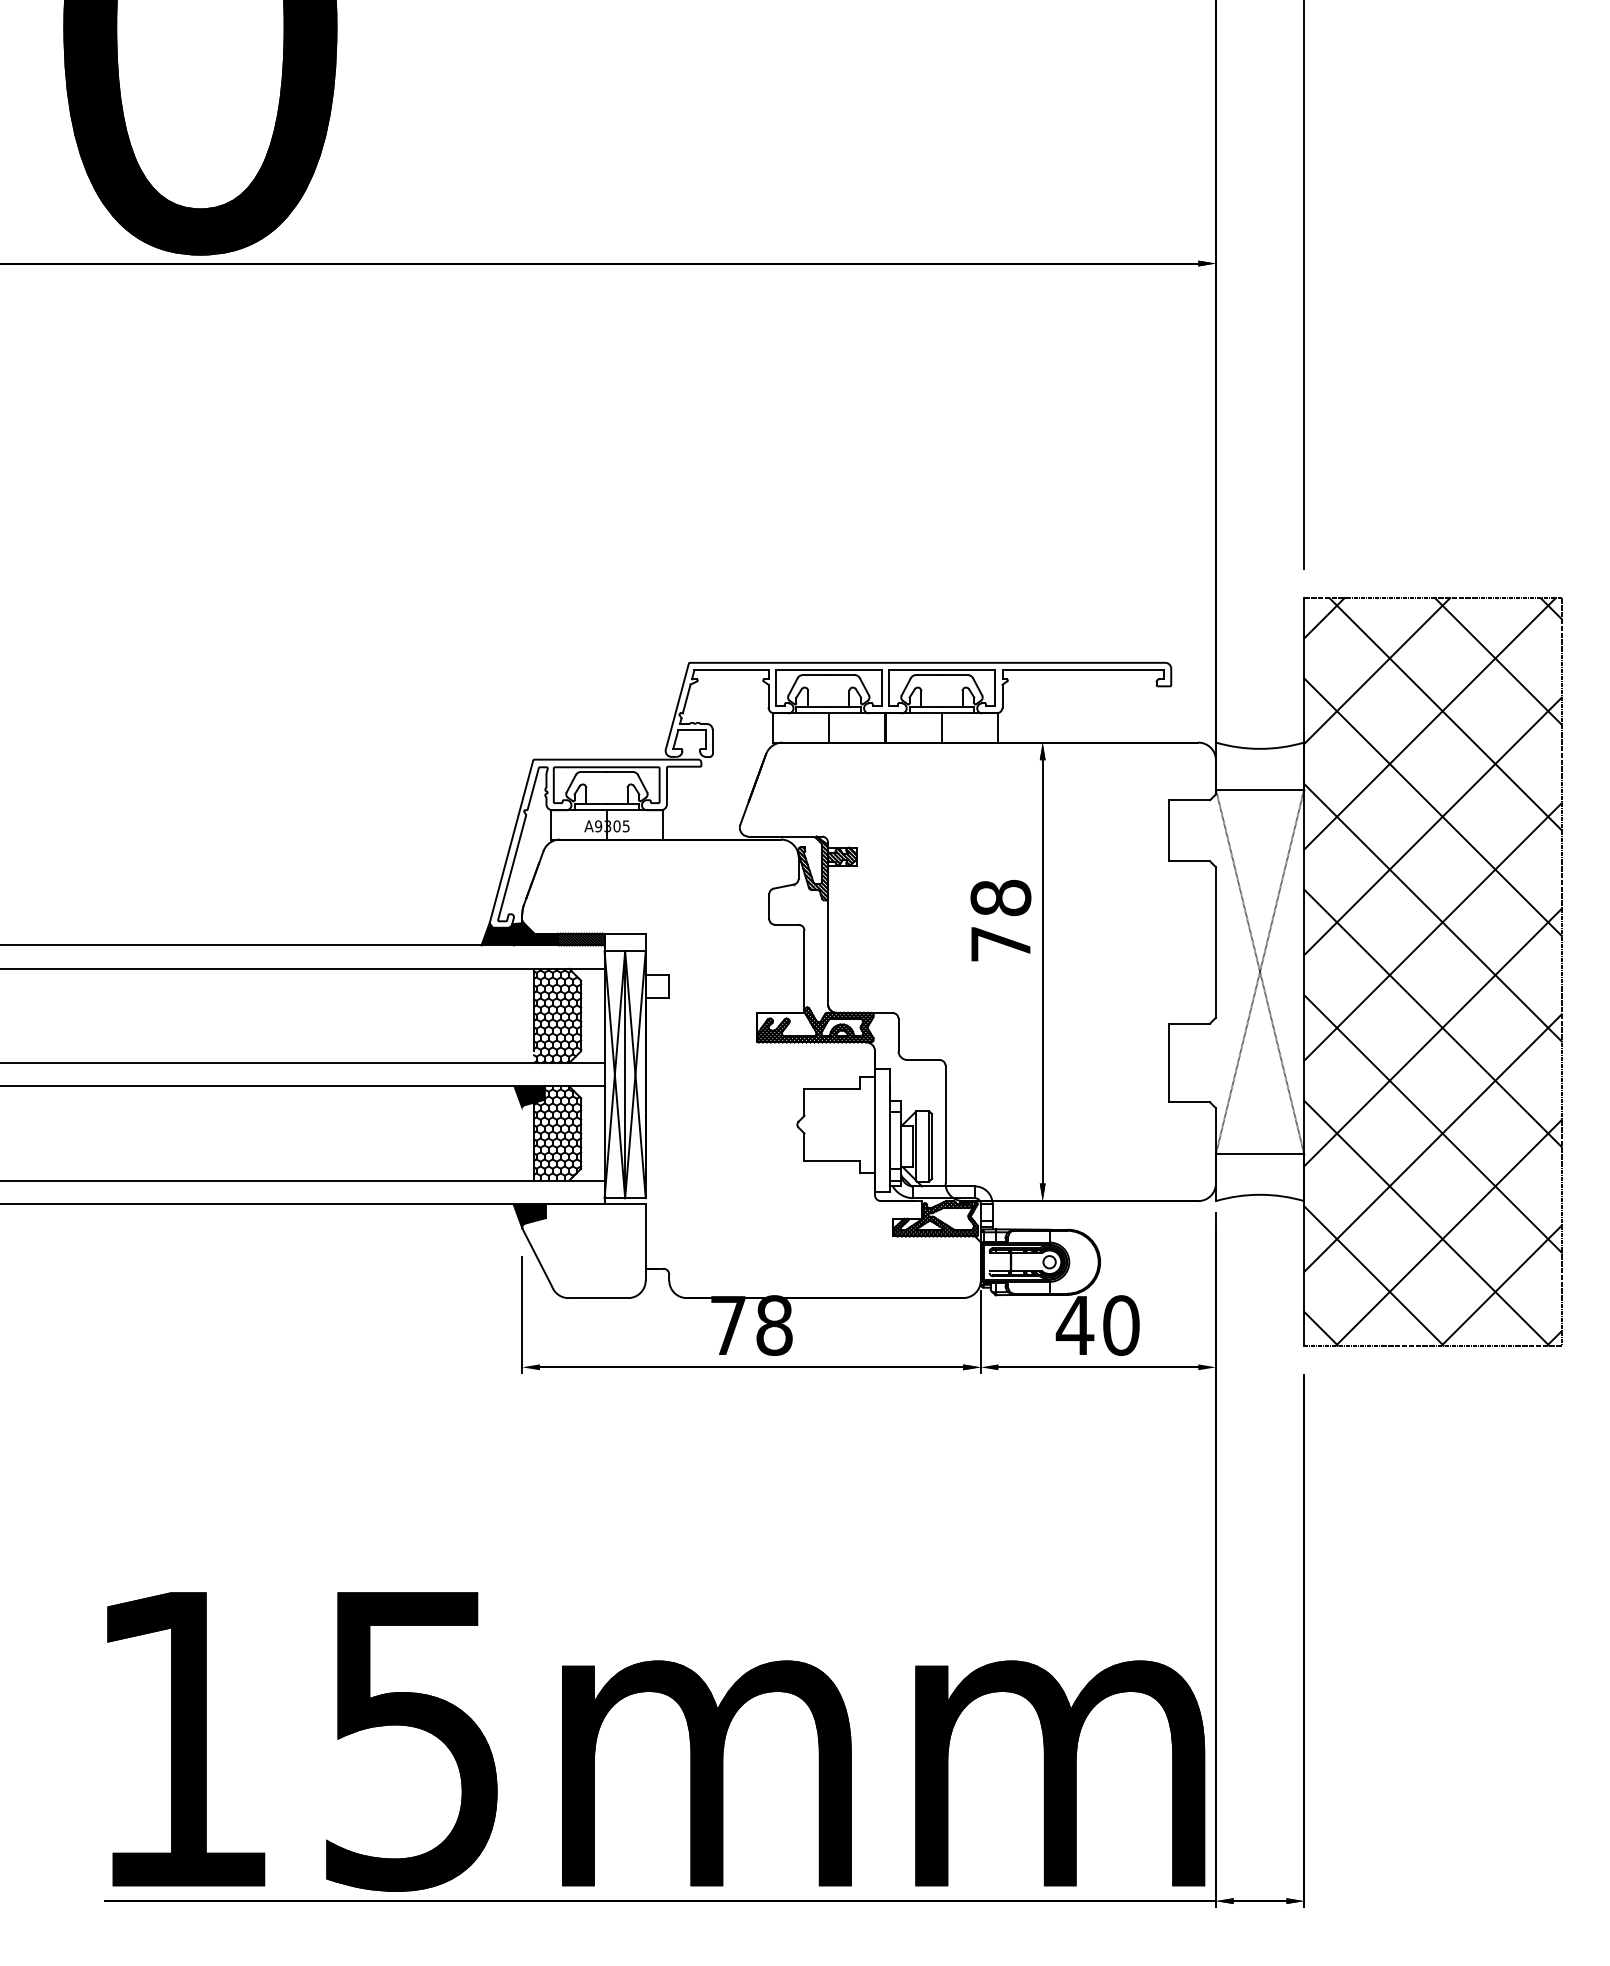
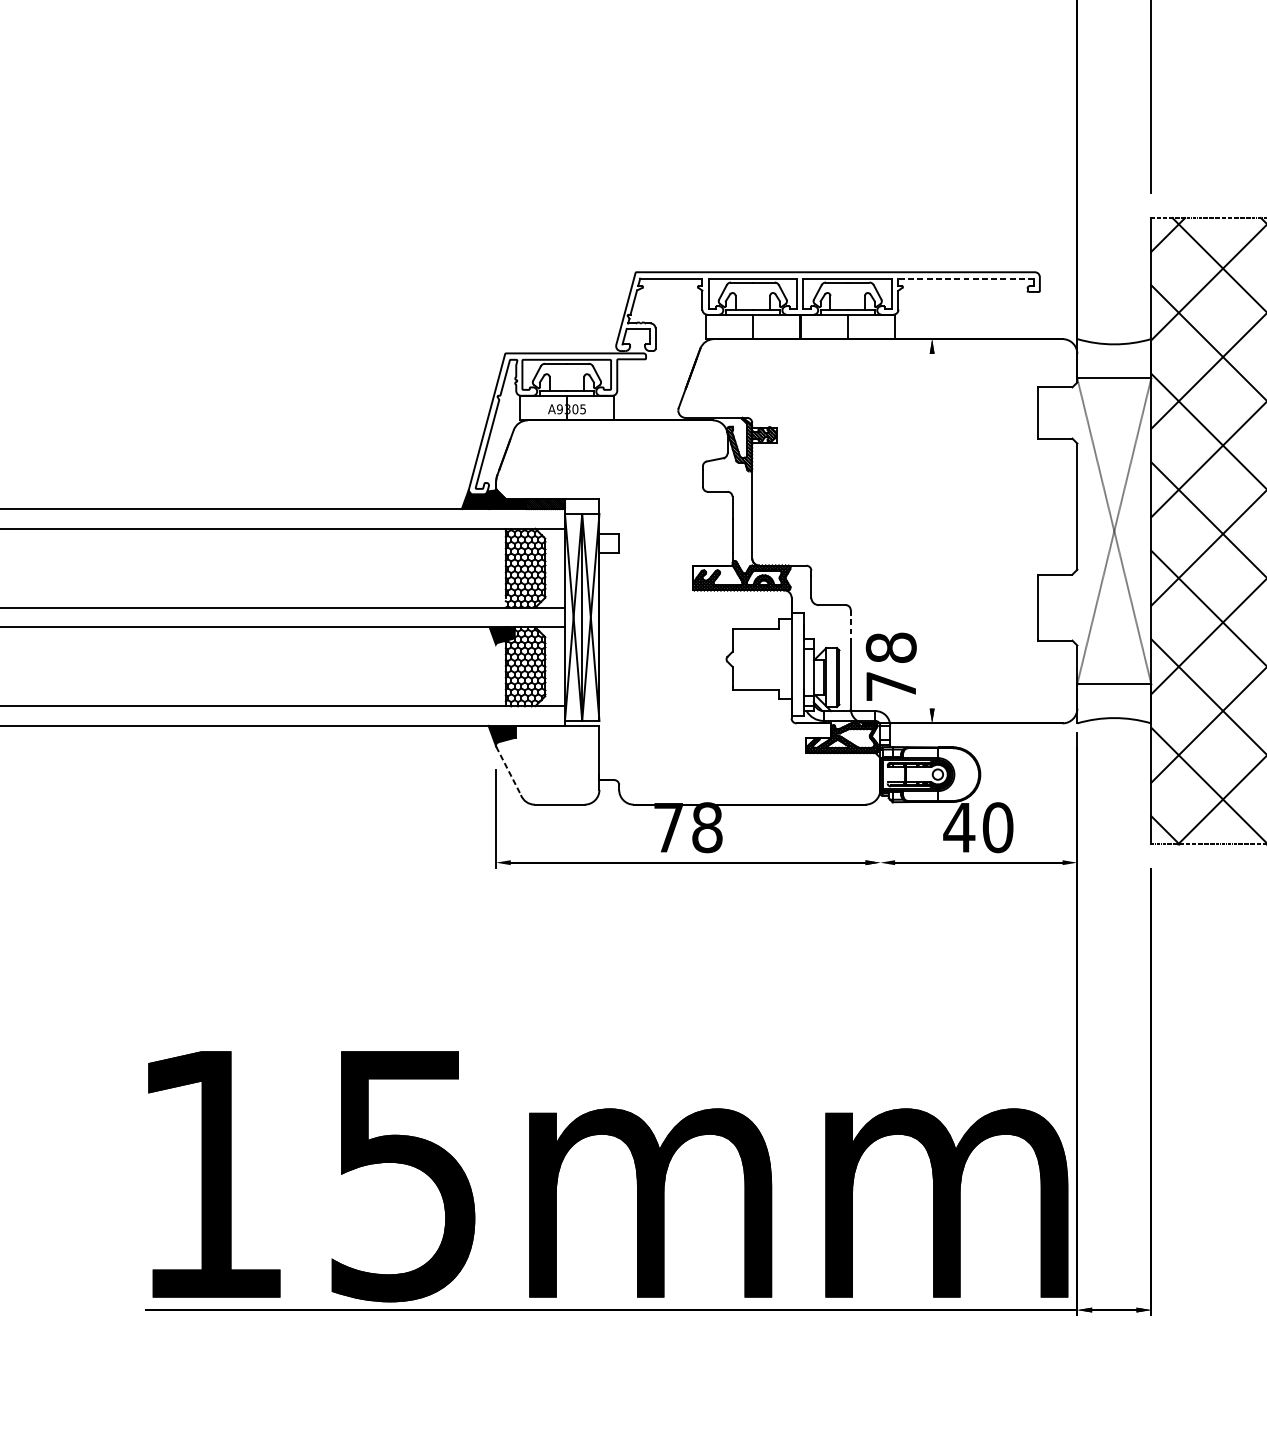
line: (1083, 670) -> (966, 278), solid -> dashed
text: (1000, 920) -> (890, 666), moved
line: (1042, 971) -> (931, 530), removed
line: (945, 1083) -> (850, 624), solid -> dashed
line: (537, 1258) -> (508, 771), solid -> dashed
line: (980, 1331) -> (880, 832), removed

